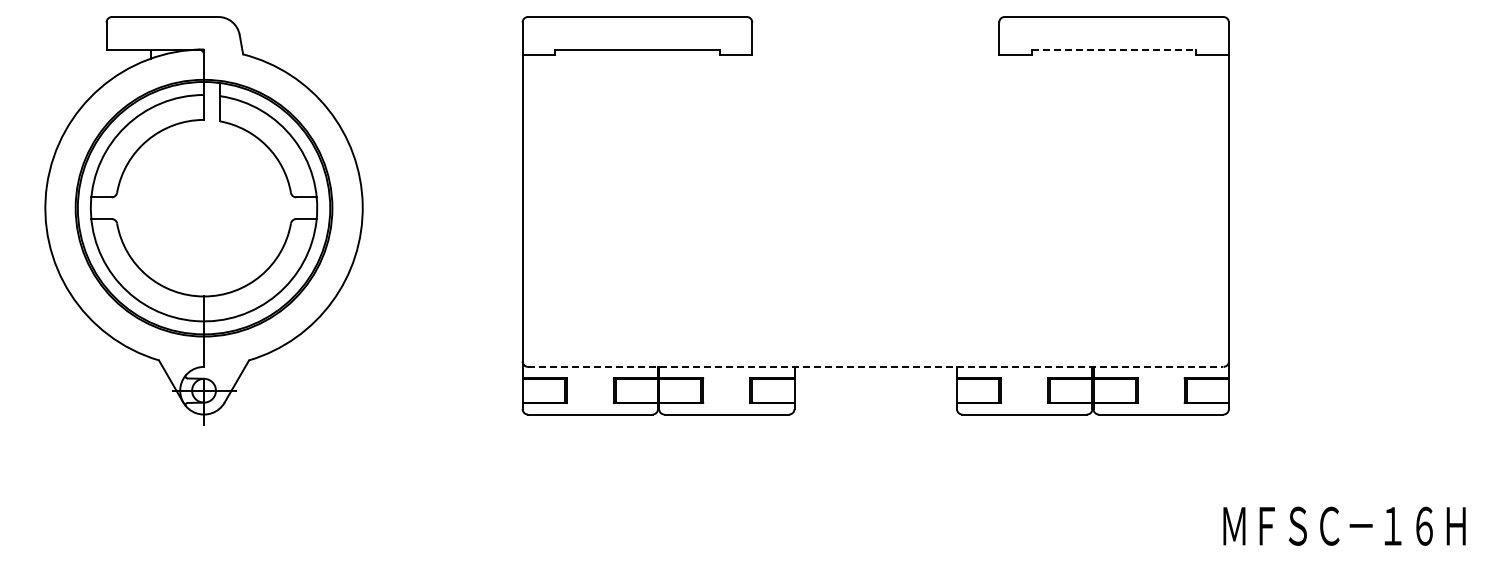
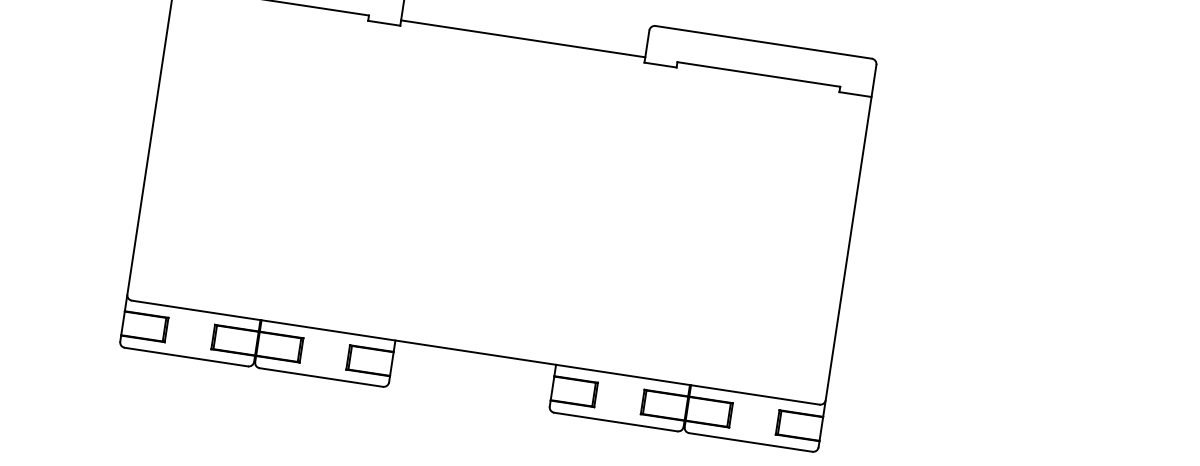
line: (875, 49) -> (522, 38), added
line: (1114, 49) -> (759, 74), dashed -> solid
line: (875, 366) -> (475, 352), dashed -> solid

